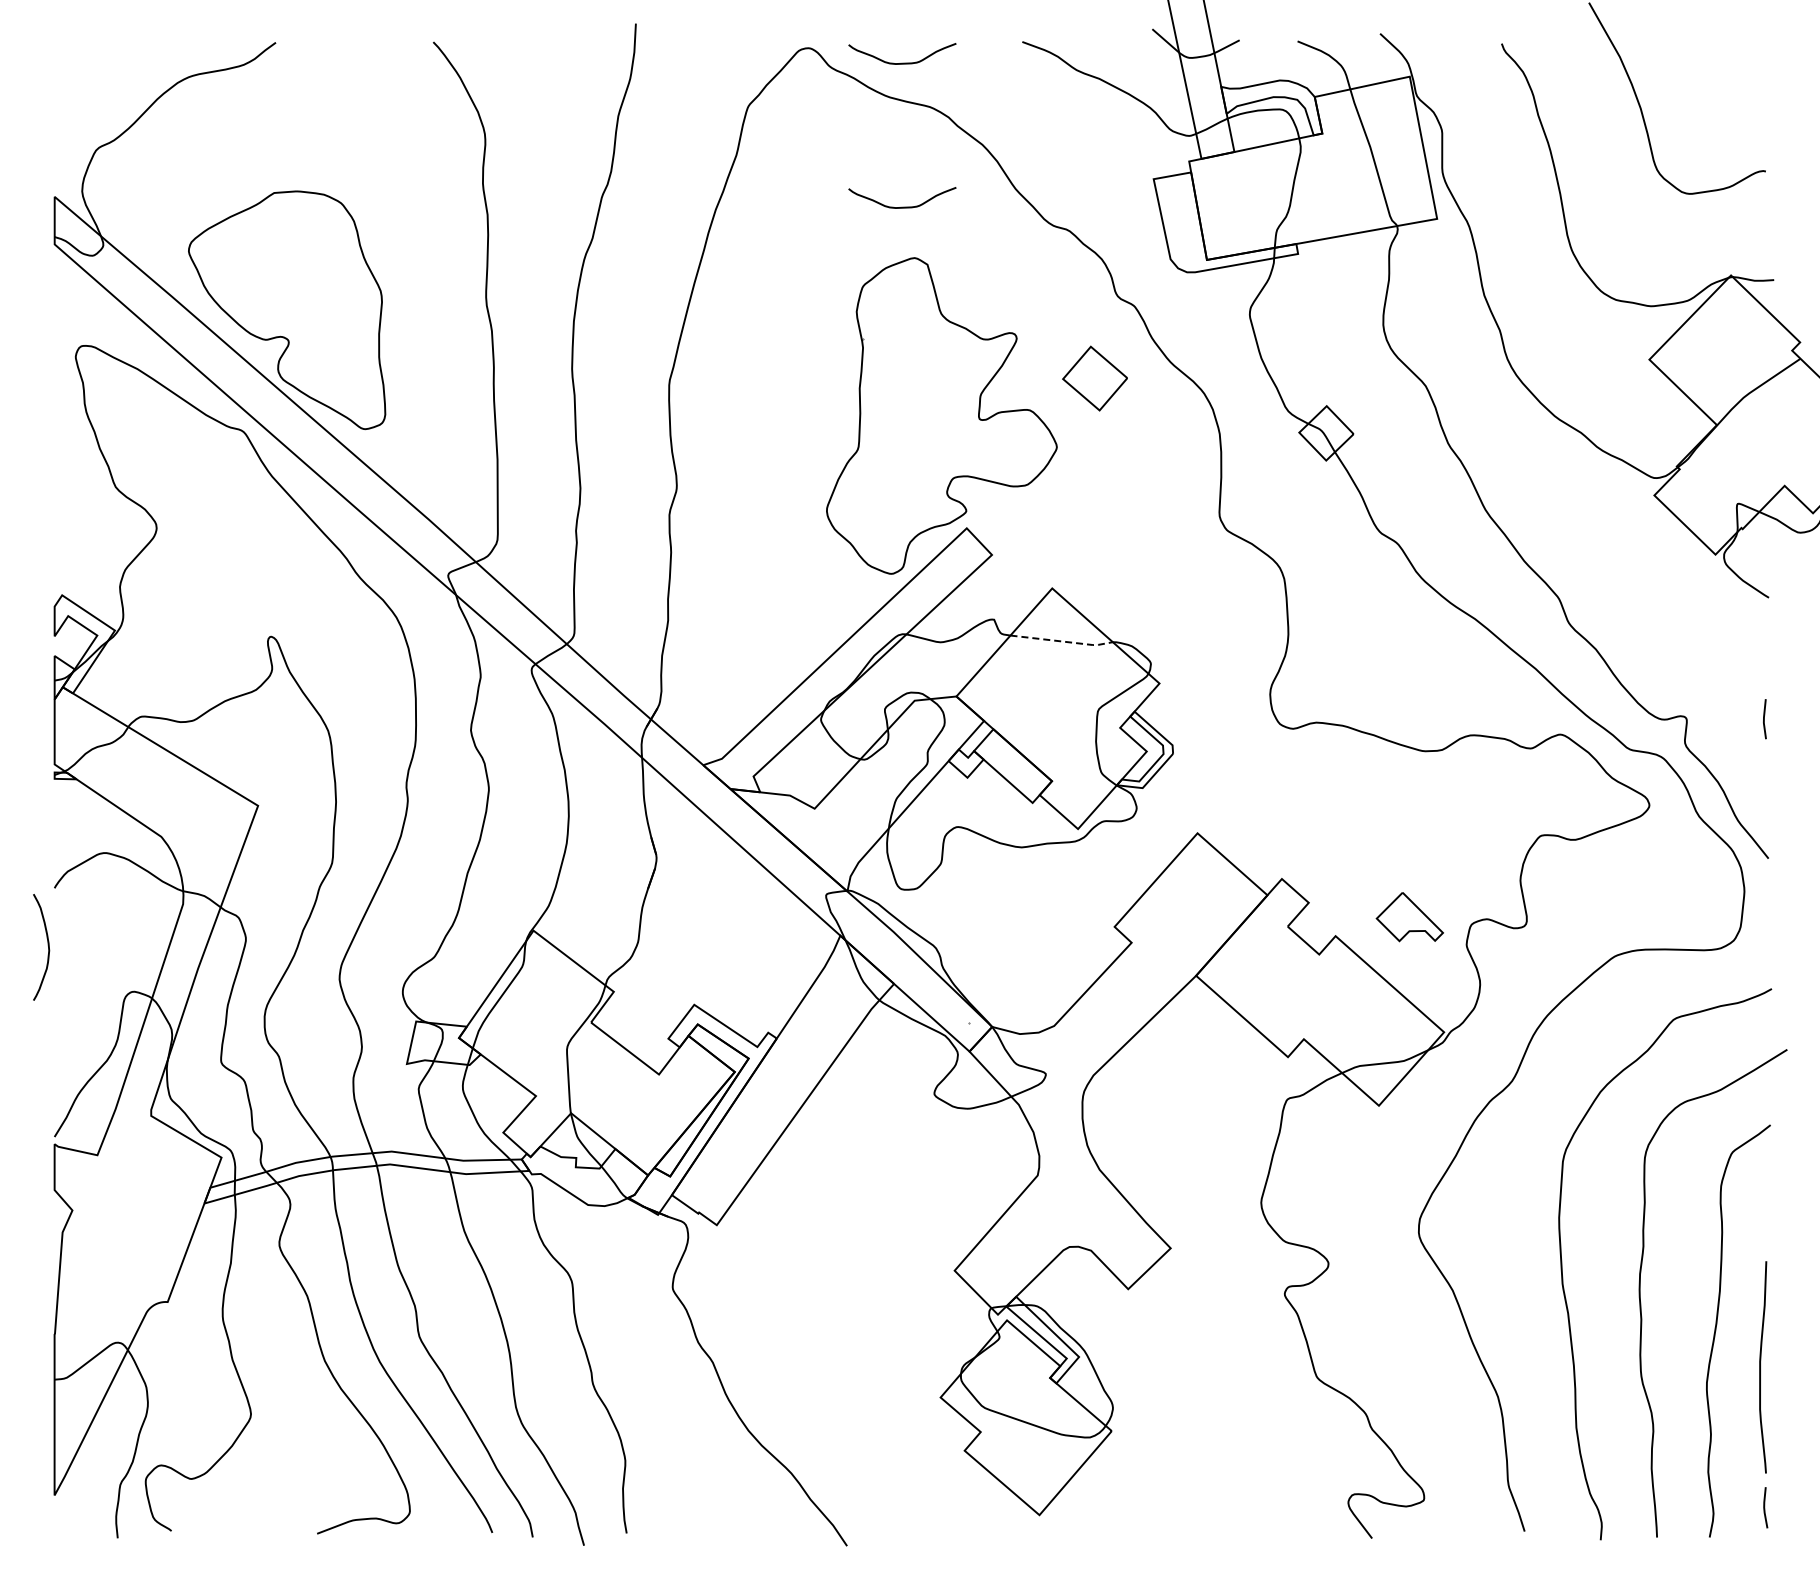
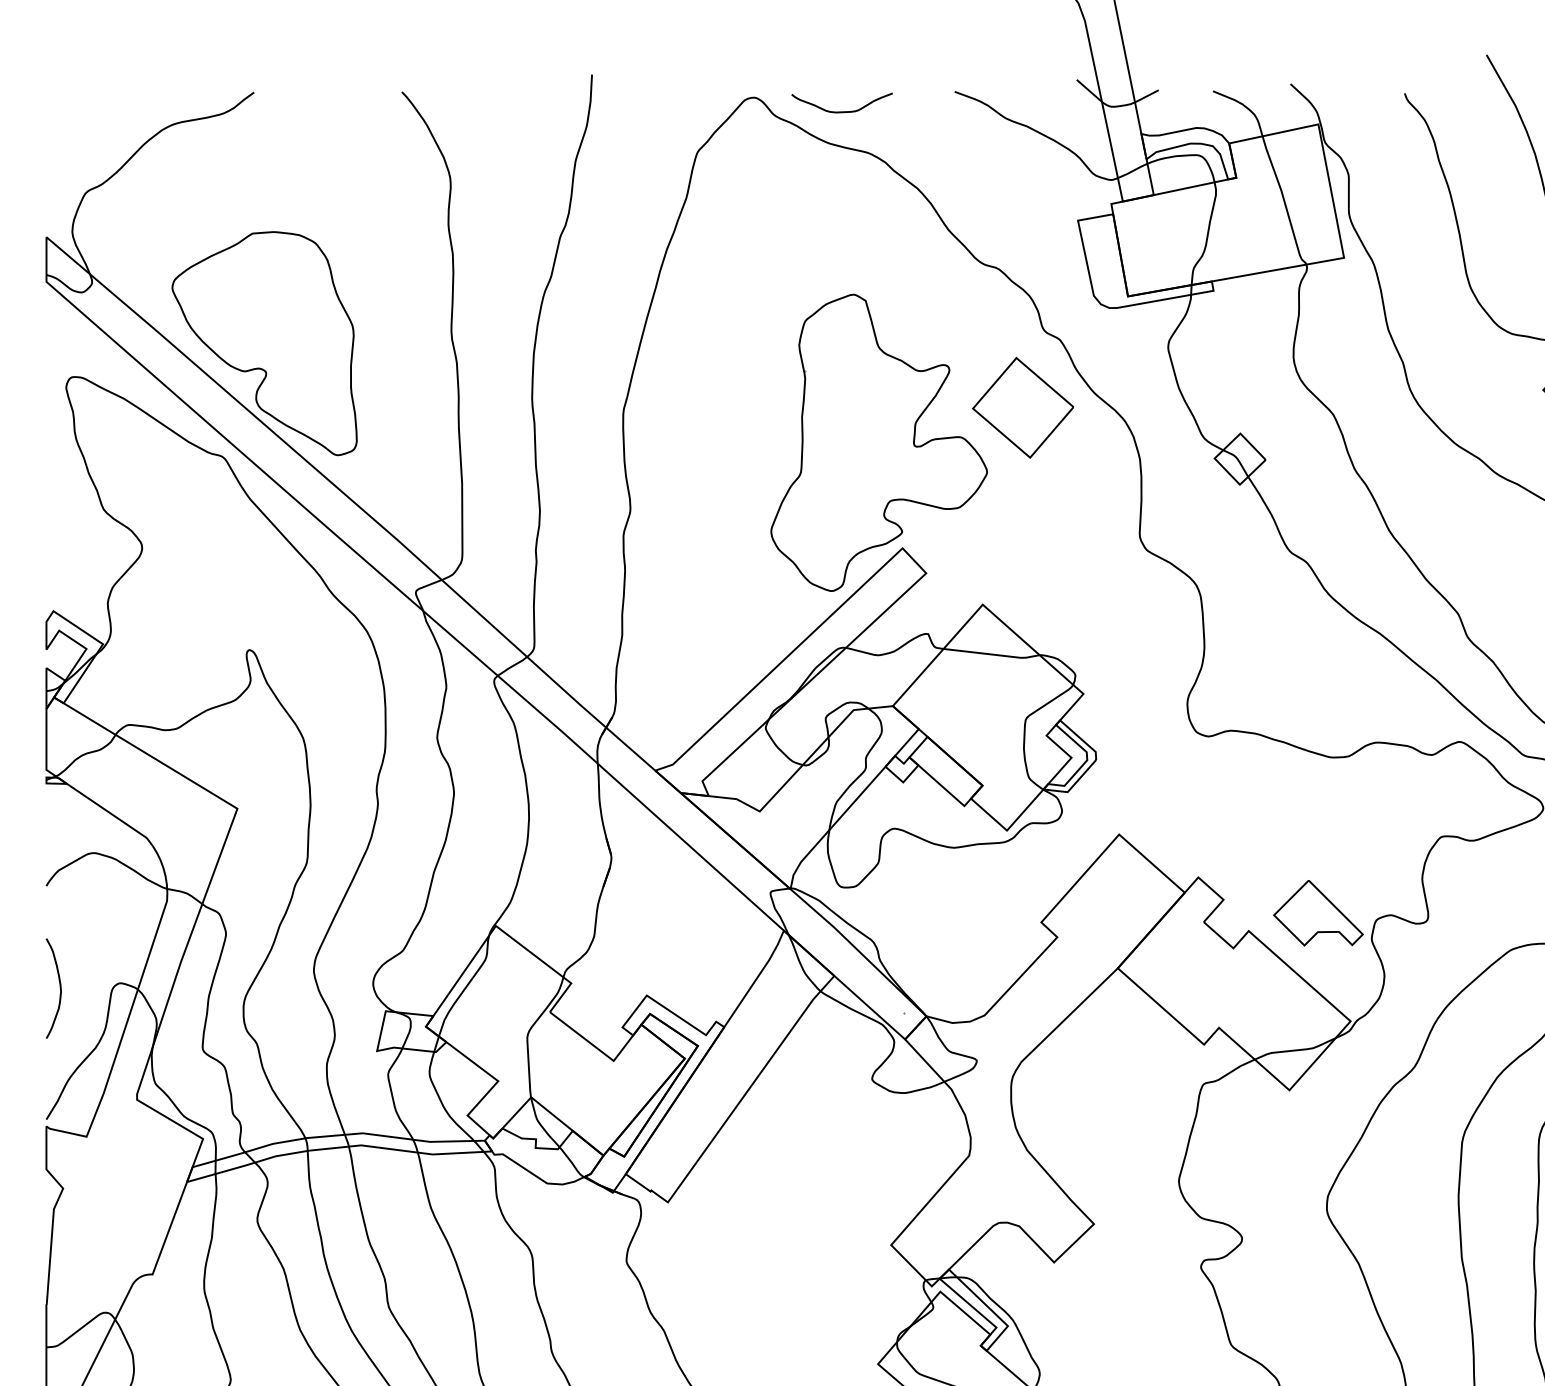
curve: (902, 206) -> (842, 246), removed
part: (1094, 378) -> (1022, 407), size x1.67
line: (1063, 641) -> (993, 654), dashed -> solid
part: (1409, 916) -> (1318, 912), size x1.43
curve: (47, 945) -> (59, 986), moved

